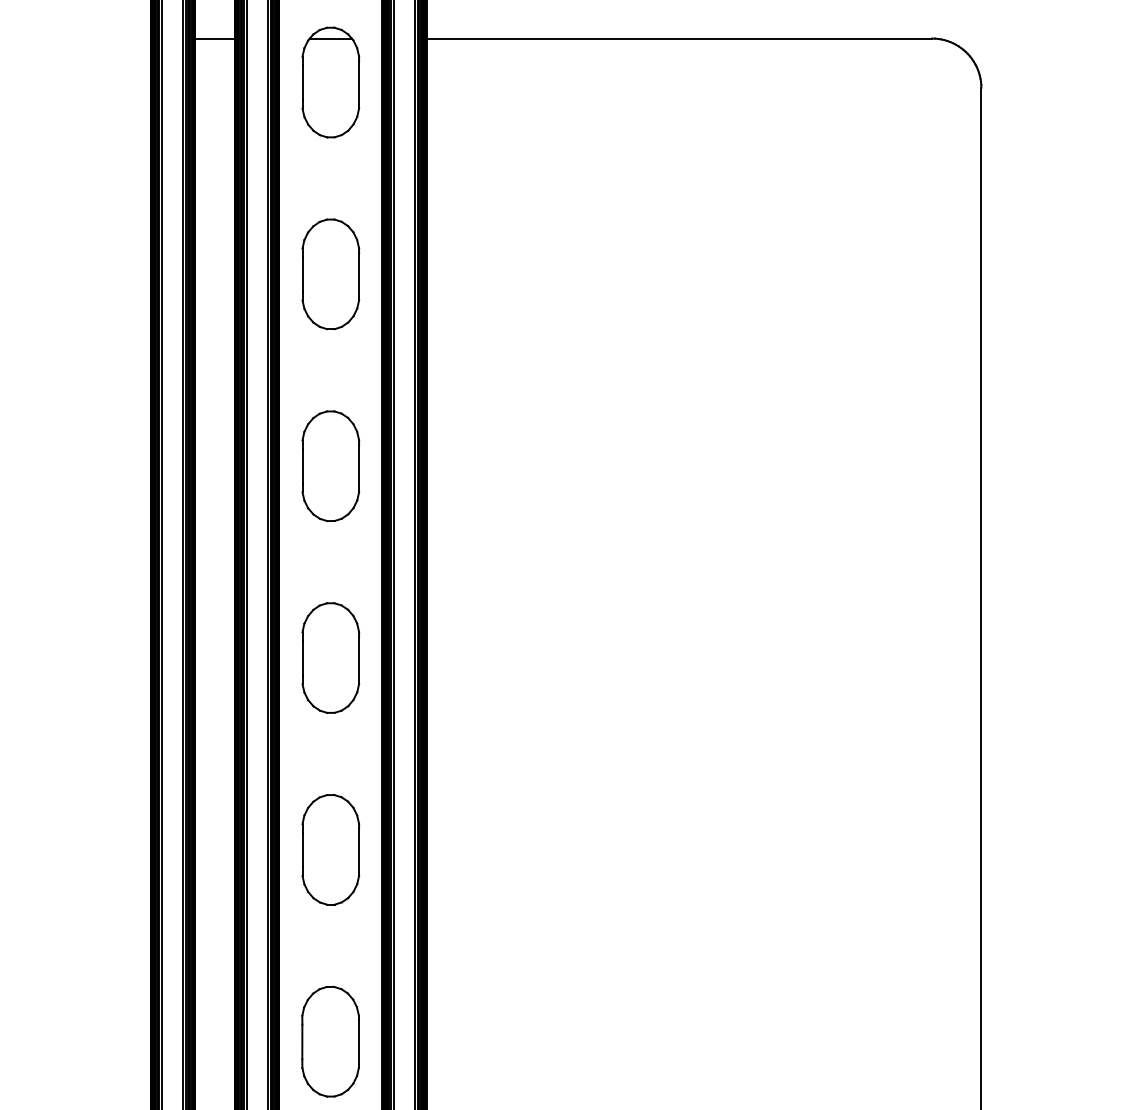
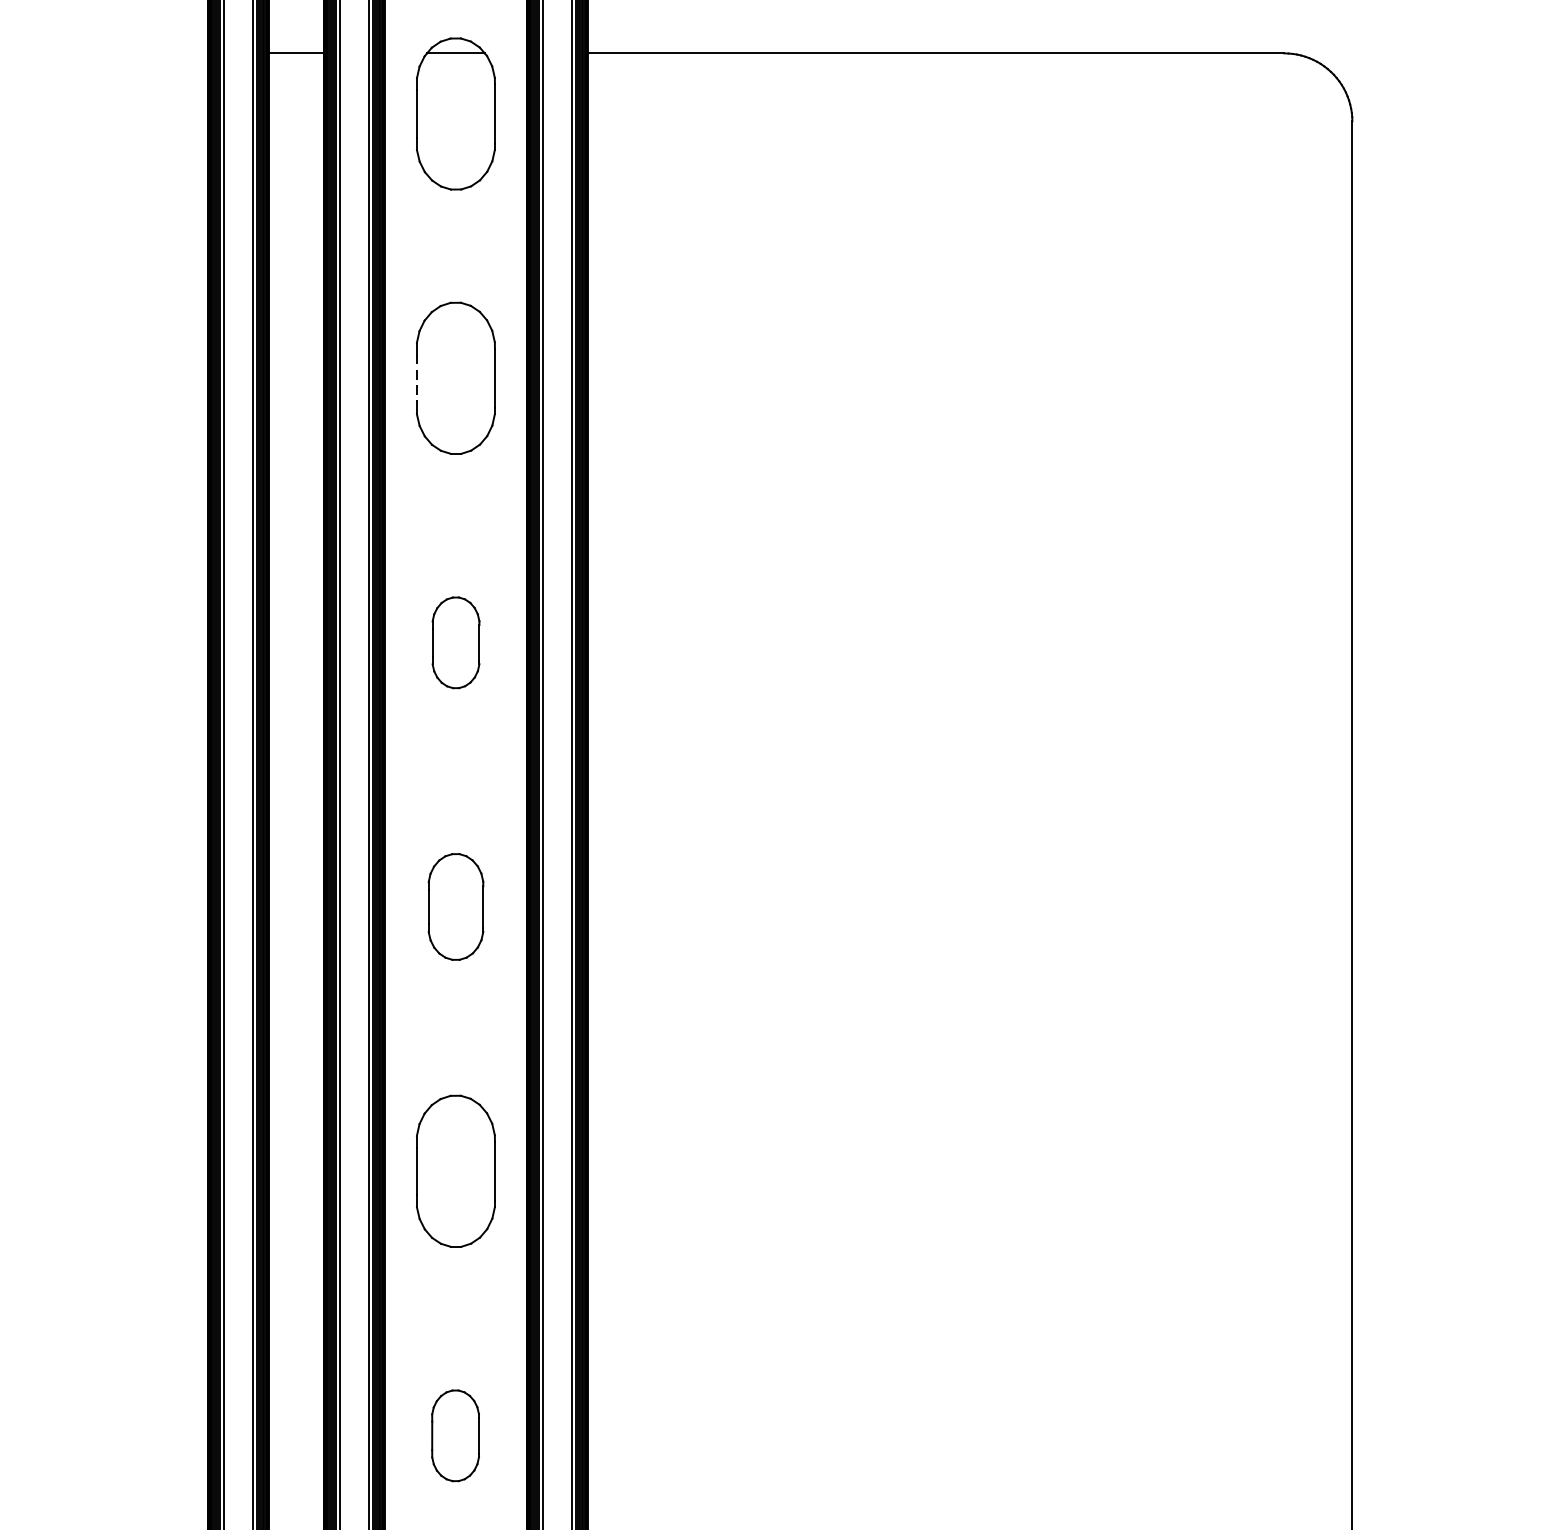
line: (302, 275) -> (416, 379), solid -> dashed
part: (330, 466) -> (455, 643), size x0.6
part: (330, 657) -> (455, 906), size x0.7
part: (330, 1041) -> (455, 1435), size x0.6

